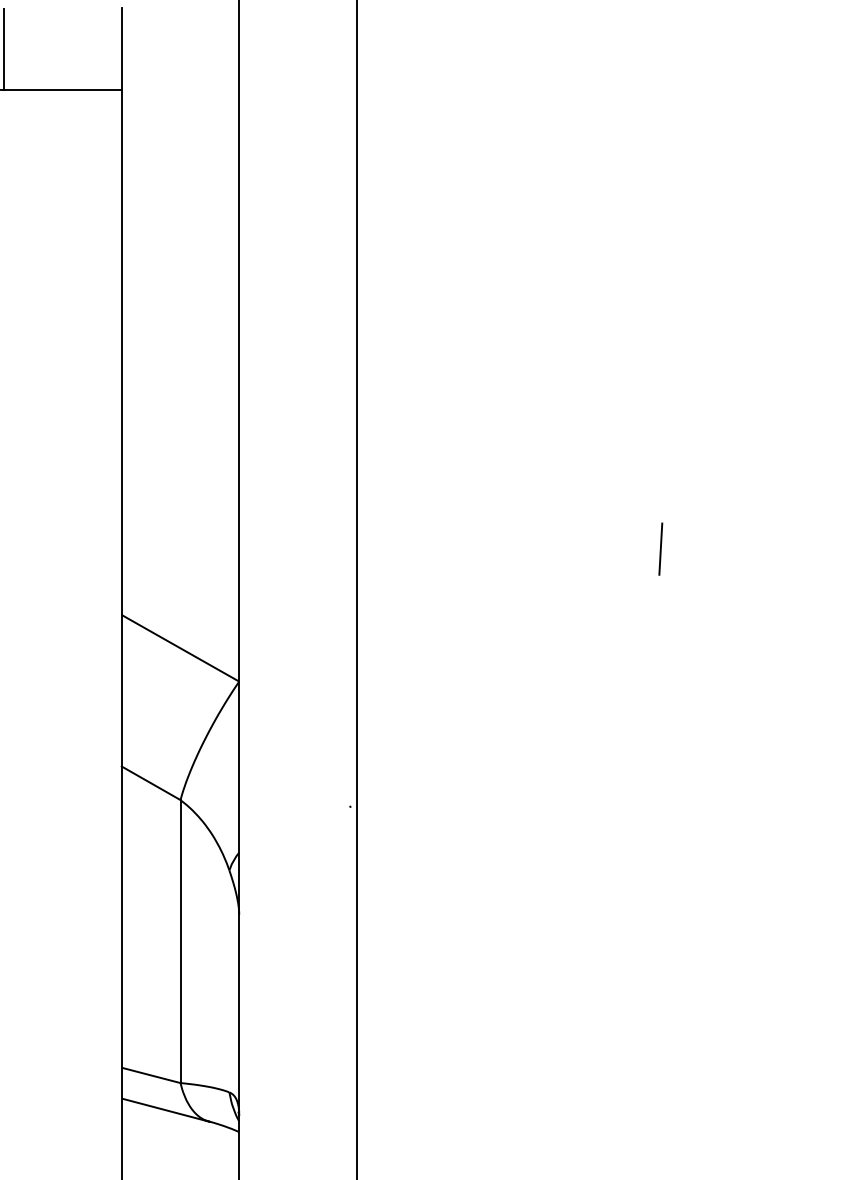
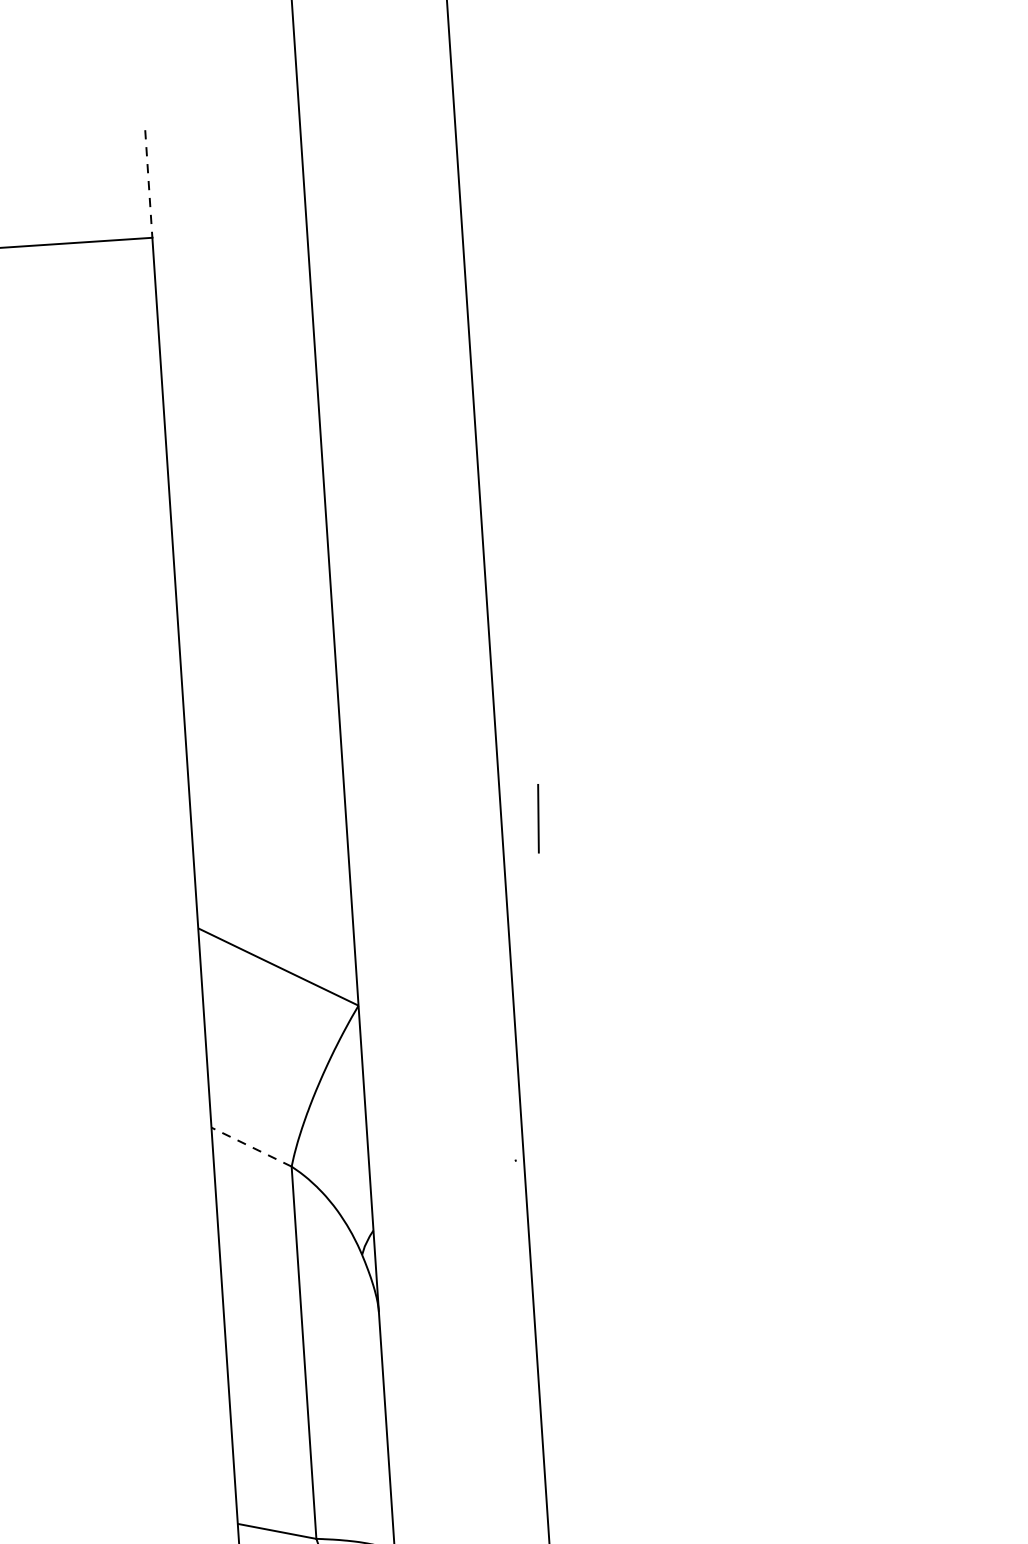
line: (121, 49) -> (148, 184), solid -> dashed
line: (660, 548) -> (538, 817), moved
line: (151, 783) -> (252, 1147), solid -> dashed

